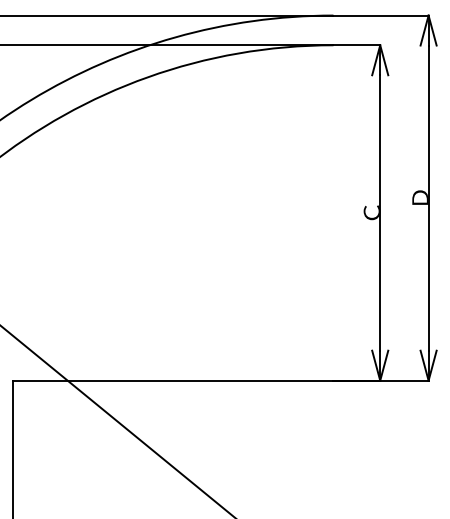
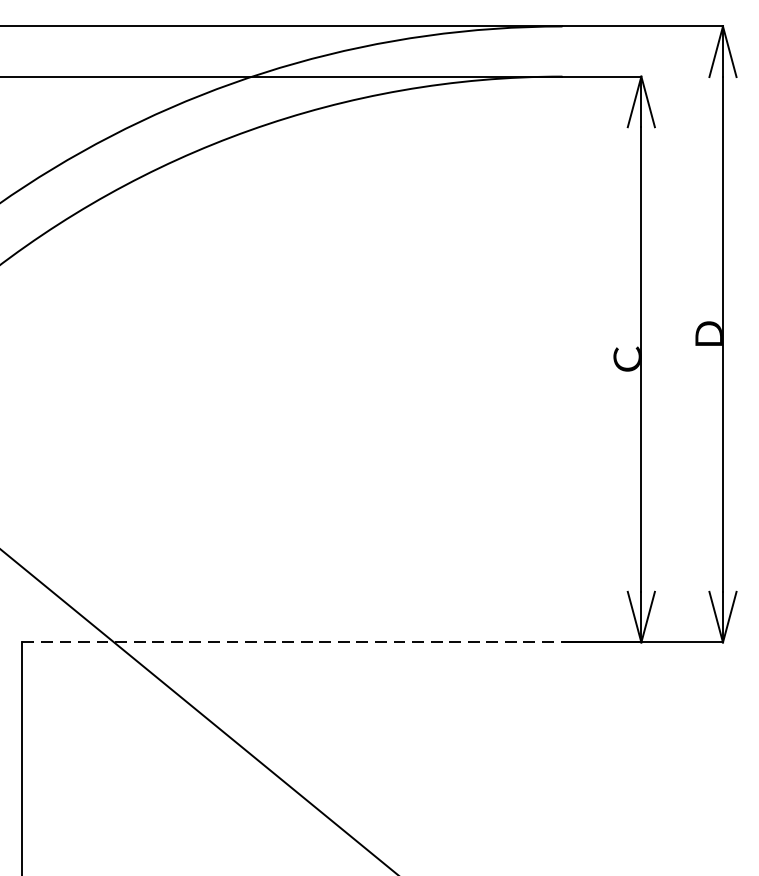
line: (173, 380) -> (292, 642), solid -> dashed

